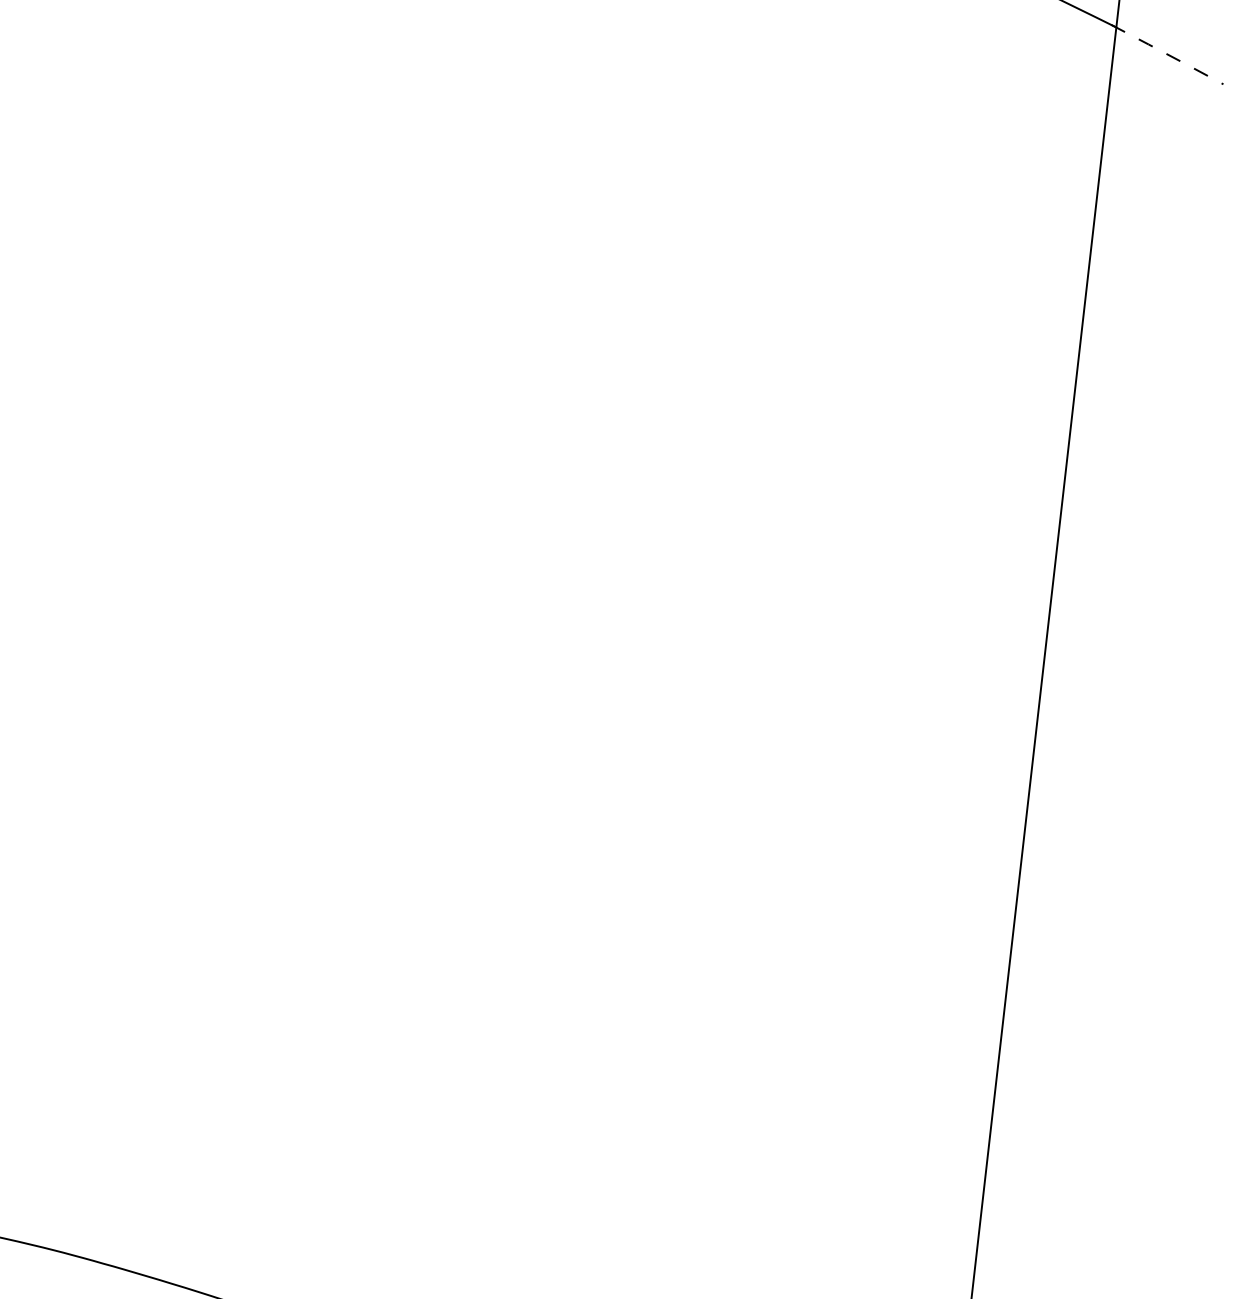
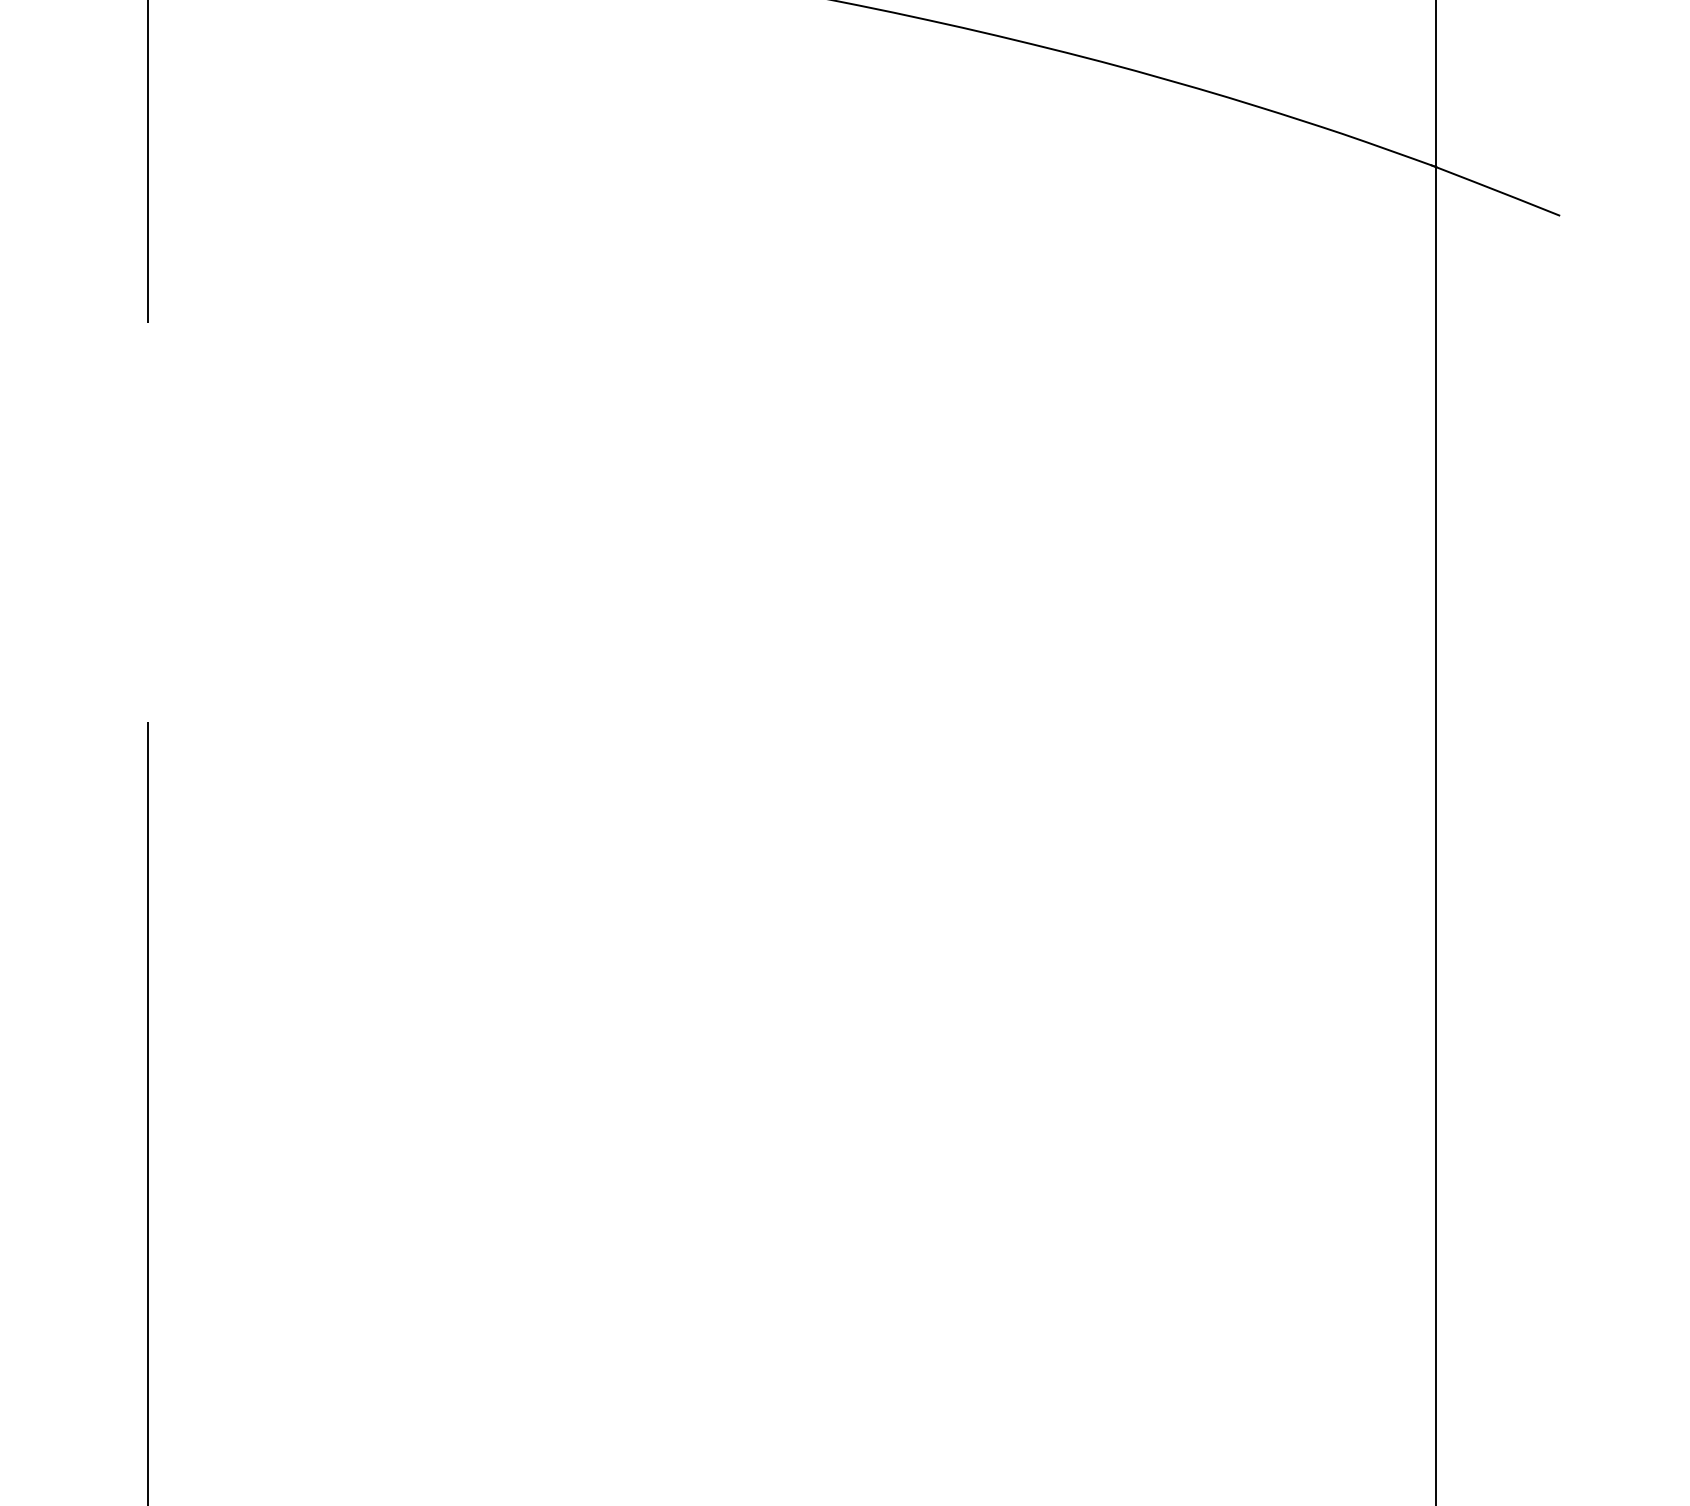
line: (1167, 54) -> (1495, 190), dashed -> solid

